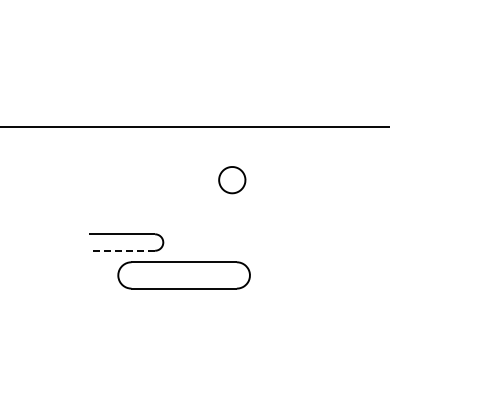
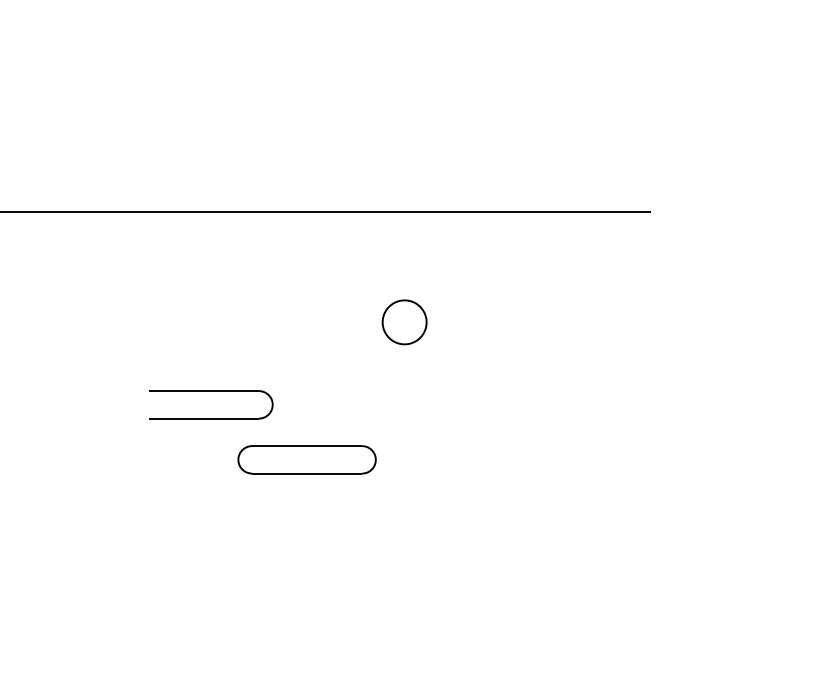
part: (232, 180) -> (404, 322), moved
line: (122, 250) -> (204, 418), dashed -> solid
part: (183, 275) -> (306, 459), size x0.62

